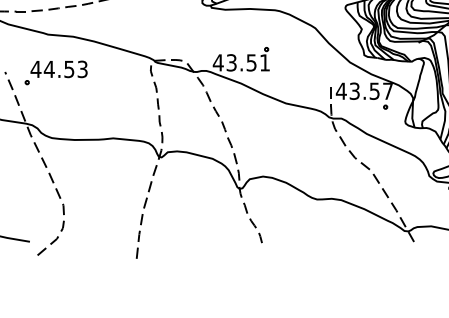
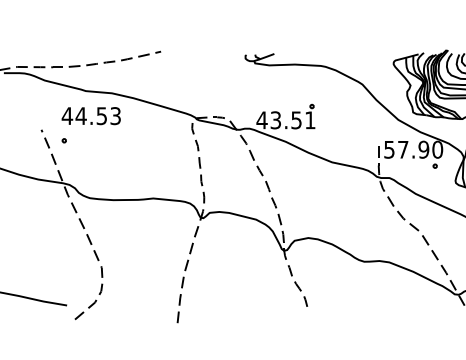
text: (58, 69) -> (90, 116), moved
text: (364, 91) -> (413, 149), 43.57 -> 57.90

